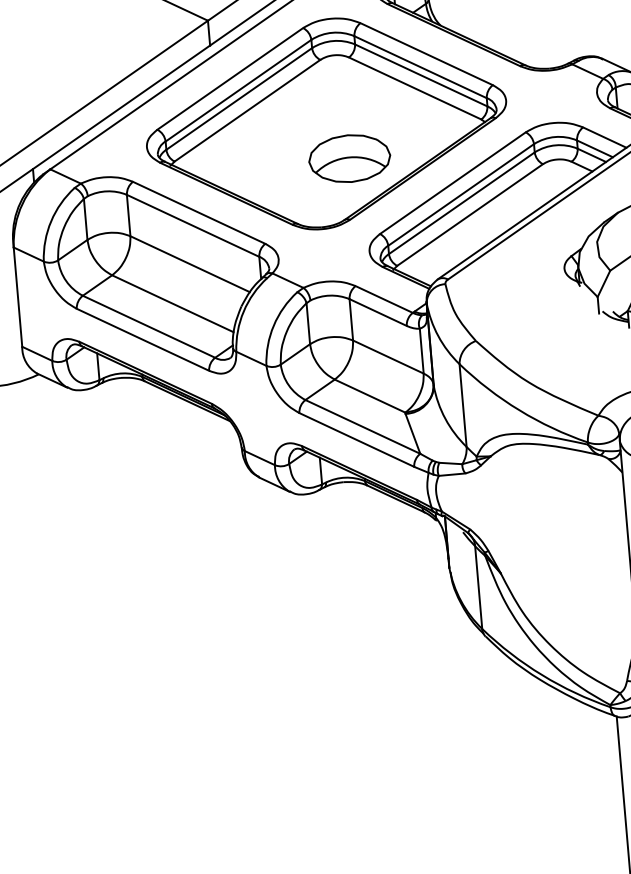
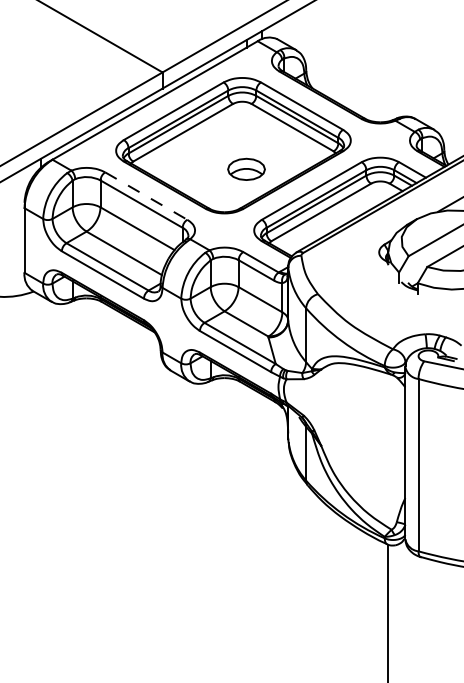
part: (349, 158) -> (246, 169), size x0.7
line: (199, 213) -> (146, 196), solid -> dashed

